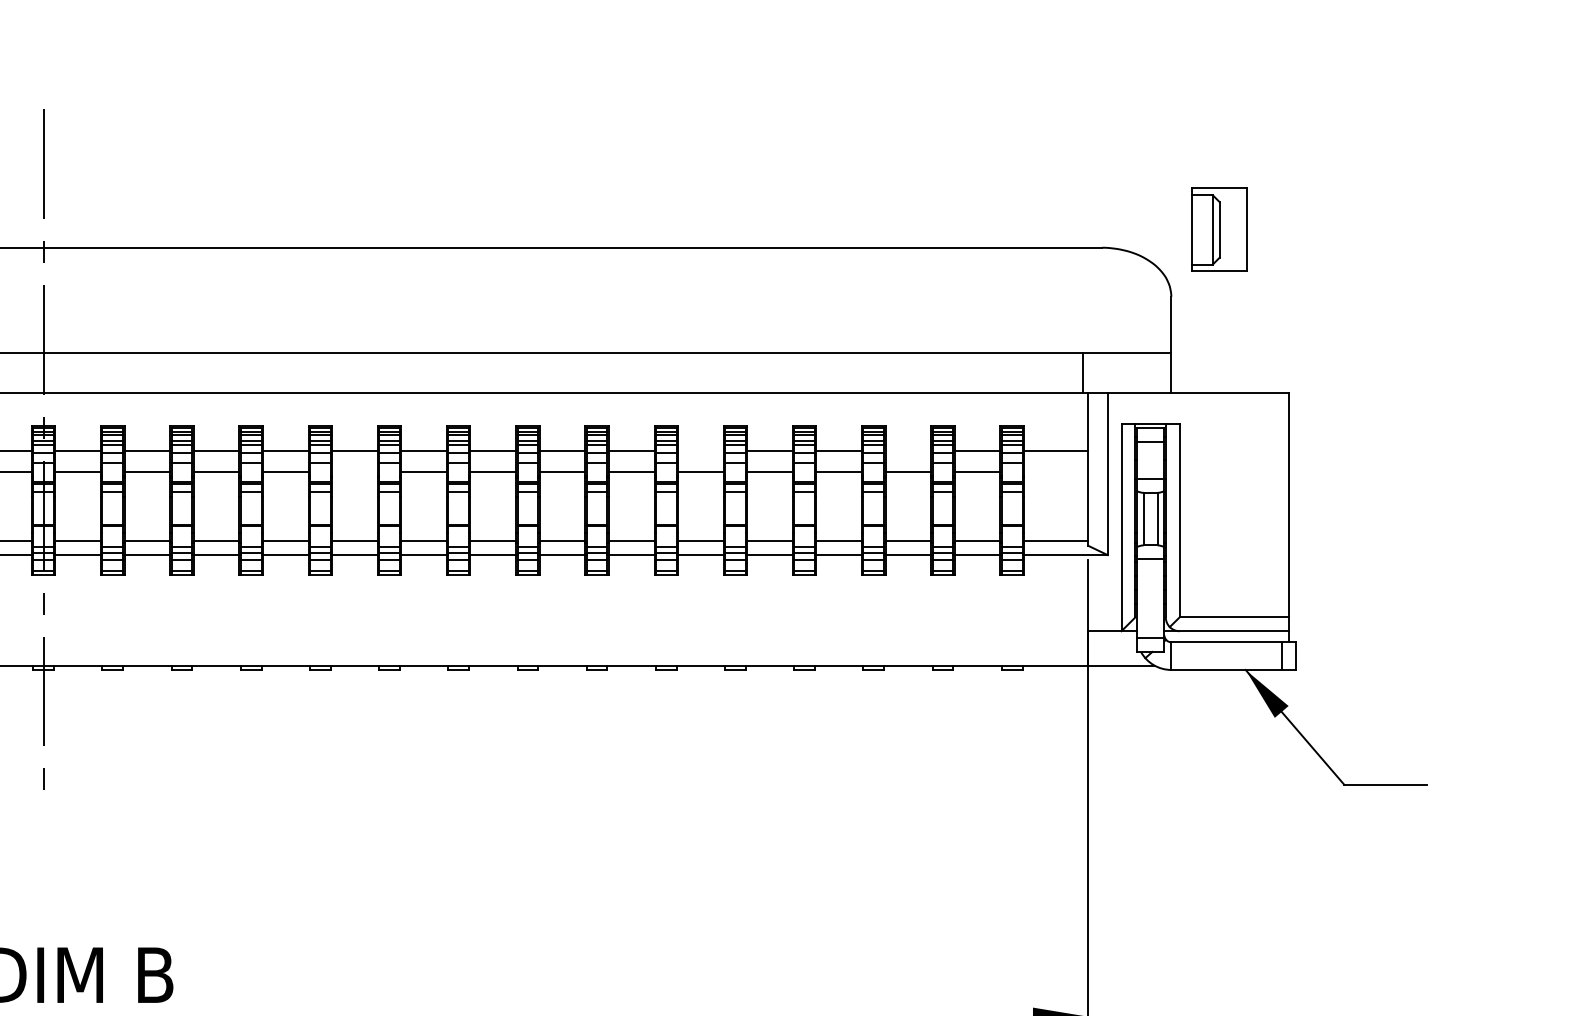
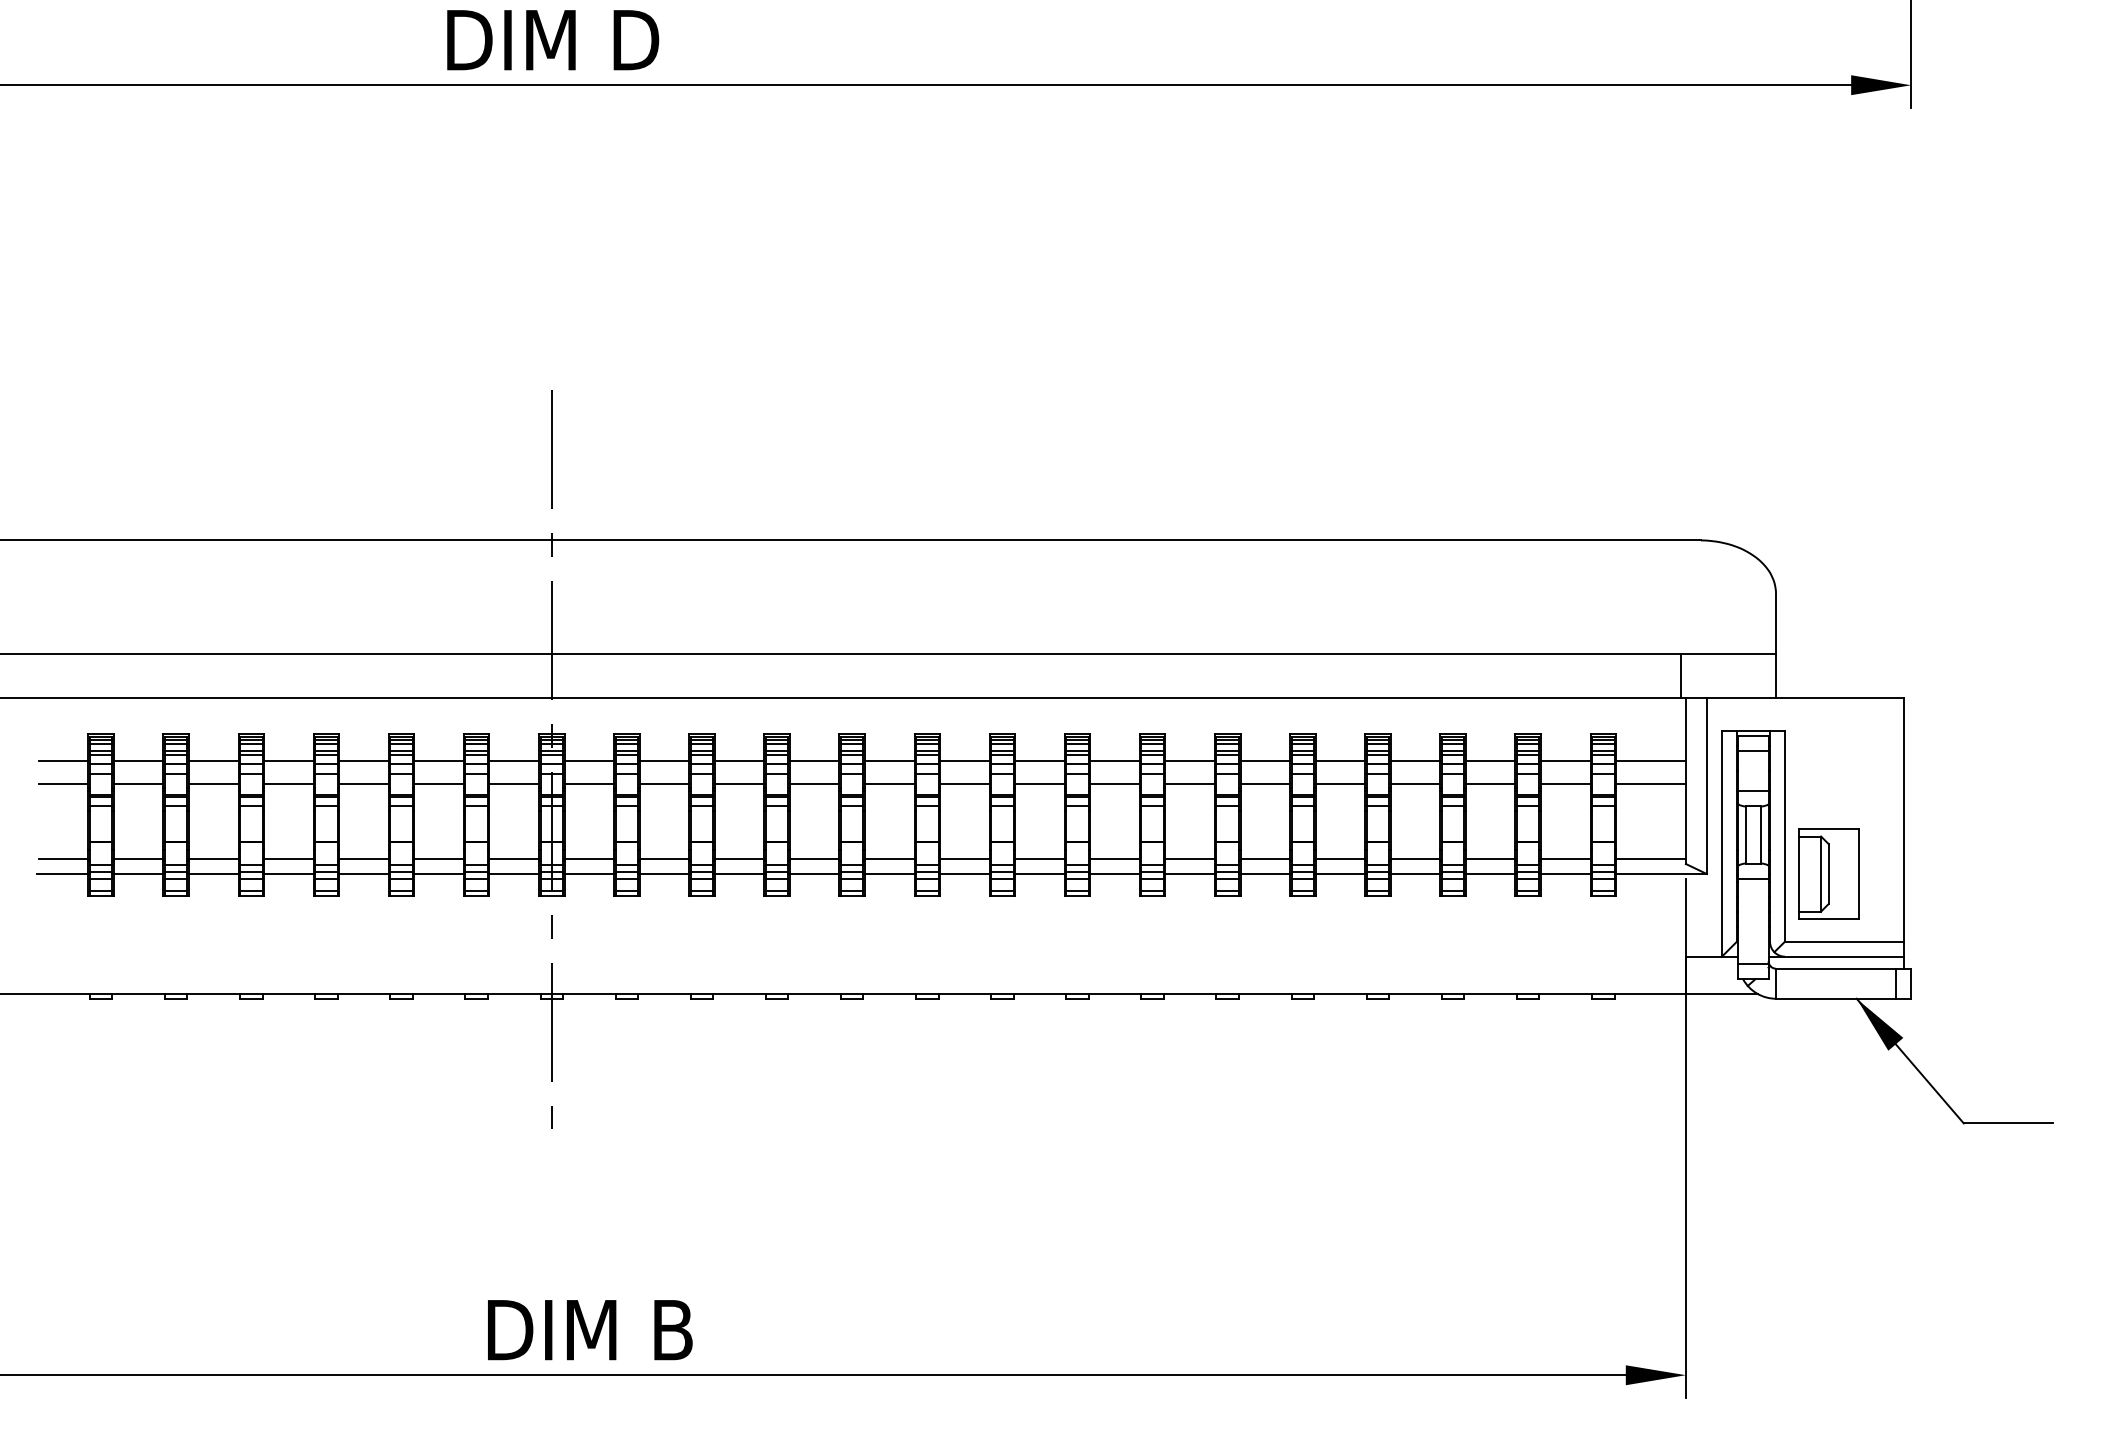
part: (1219, 229) -> (1828, 873), moved
line: (701, 451) -> (1265, 761), added
line: (908, 451) -> (1490, 761), added
line: (354, 471) -> (889, 783), added
line: (1055, 471) -> (1650, 783), added

